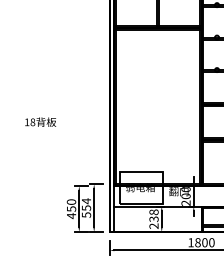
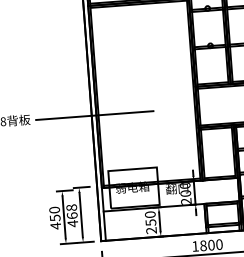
line: (112, 122) -> (94, 115), added
text: (86, 208) -> (72, 216), 554 -> 468
text: (153, 215) -> (150, 218), 238 -> 250

